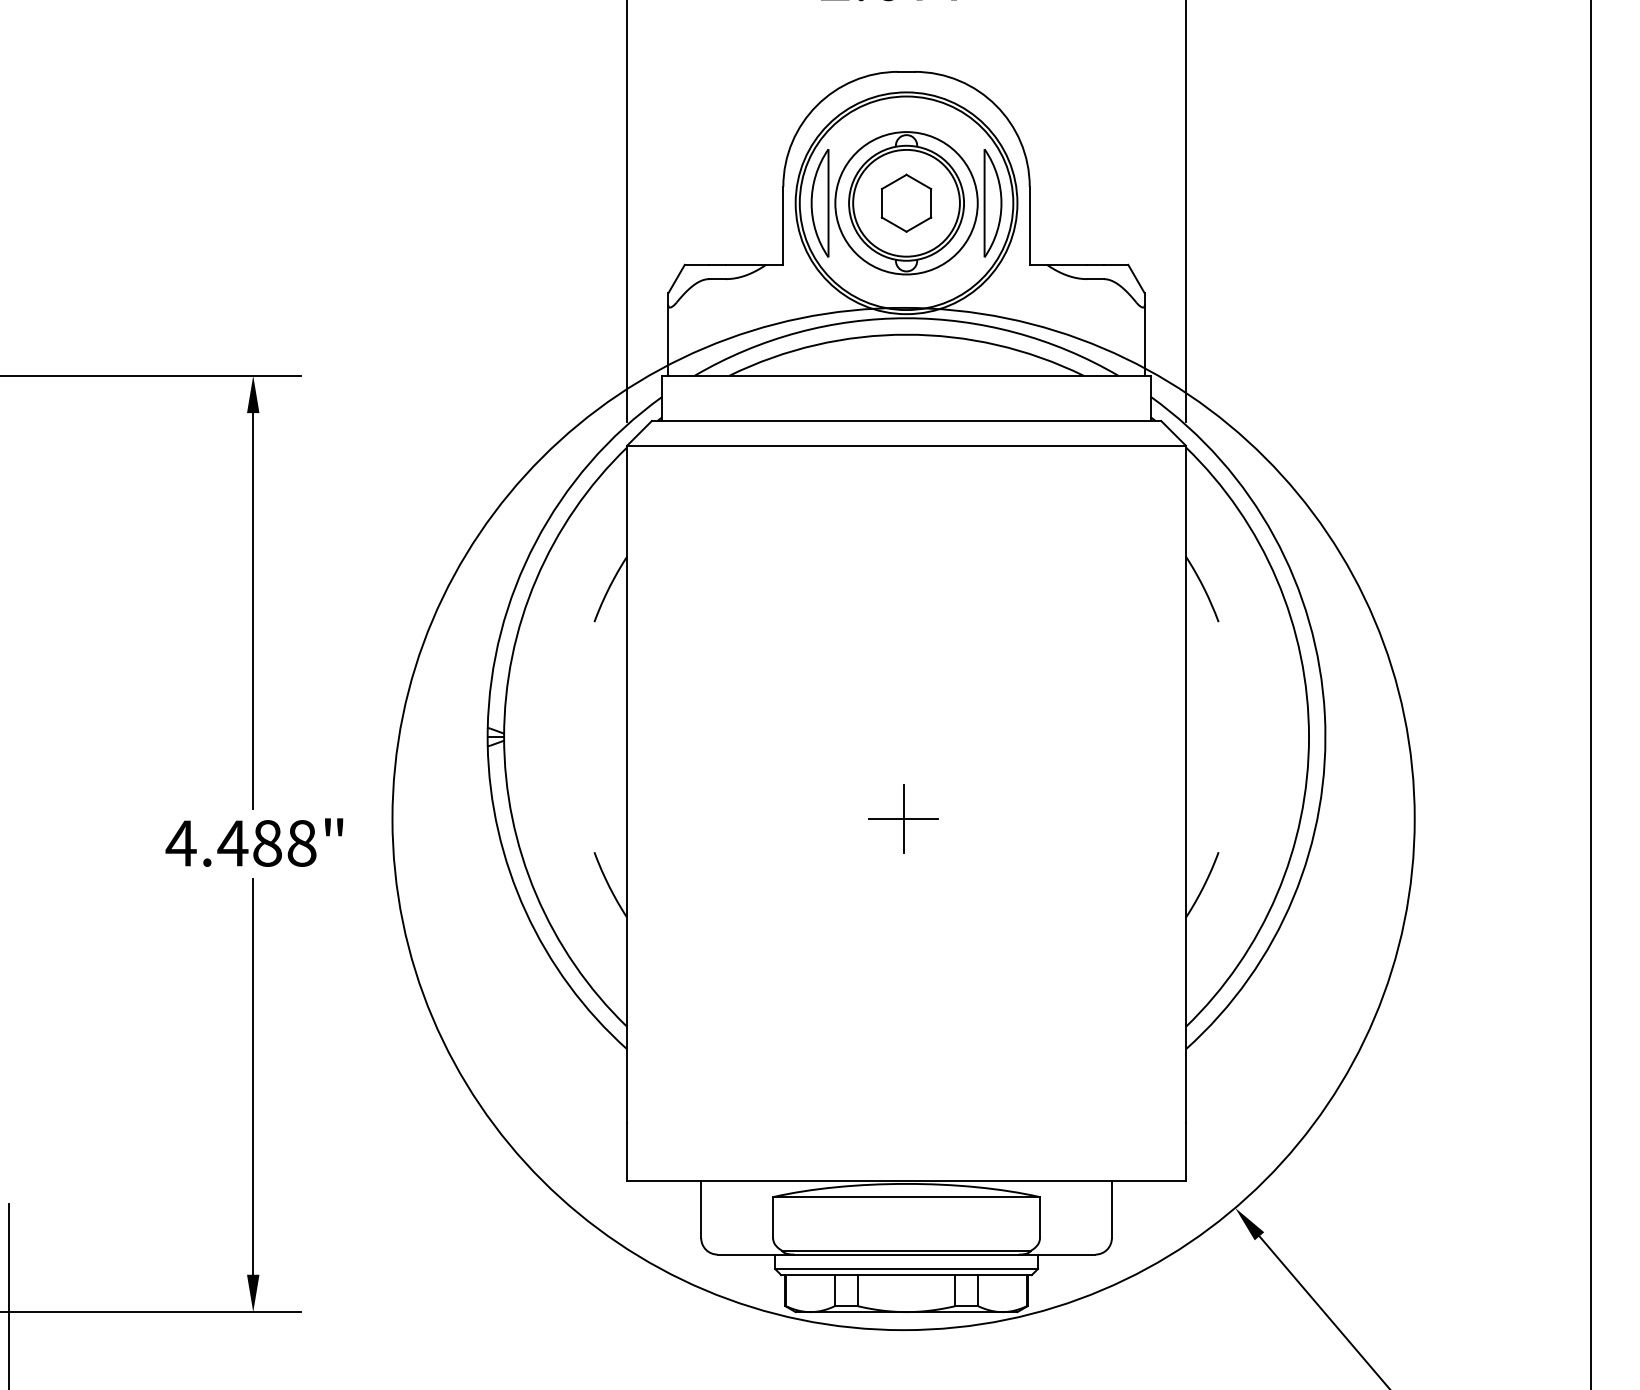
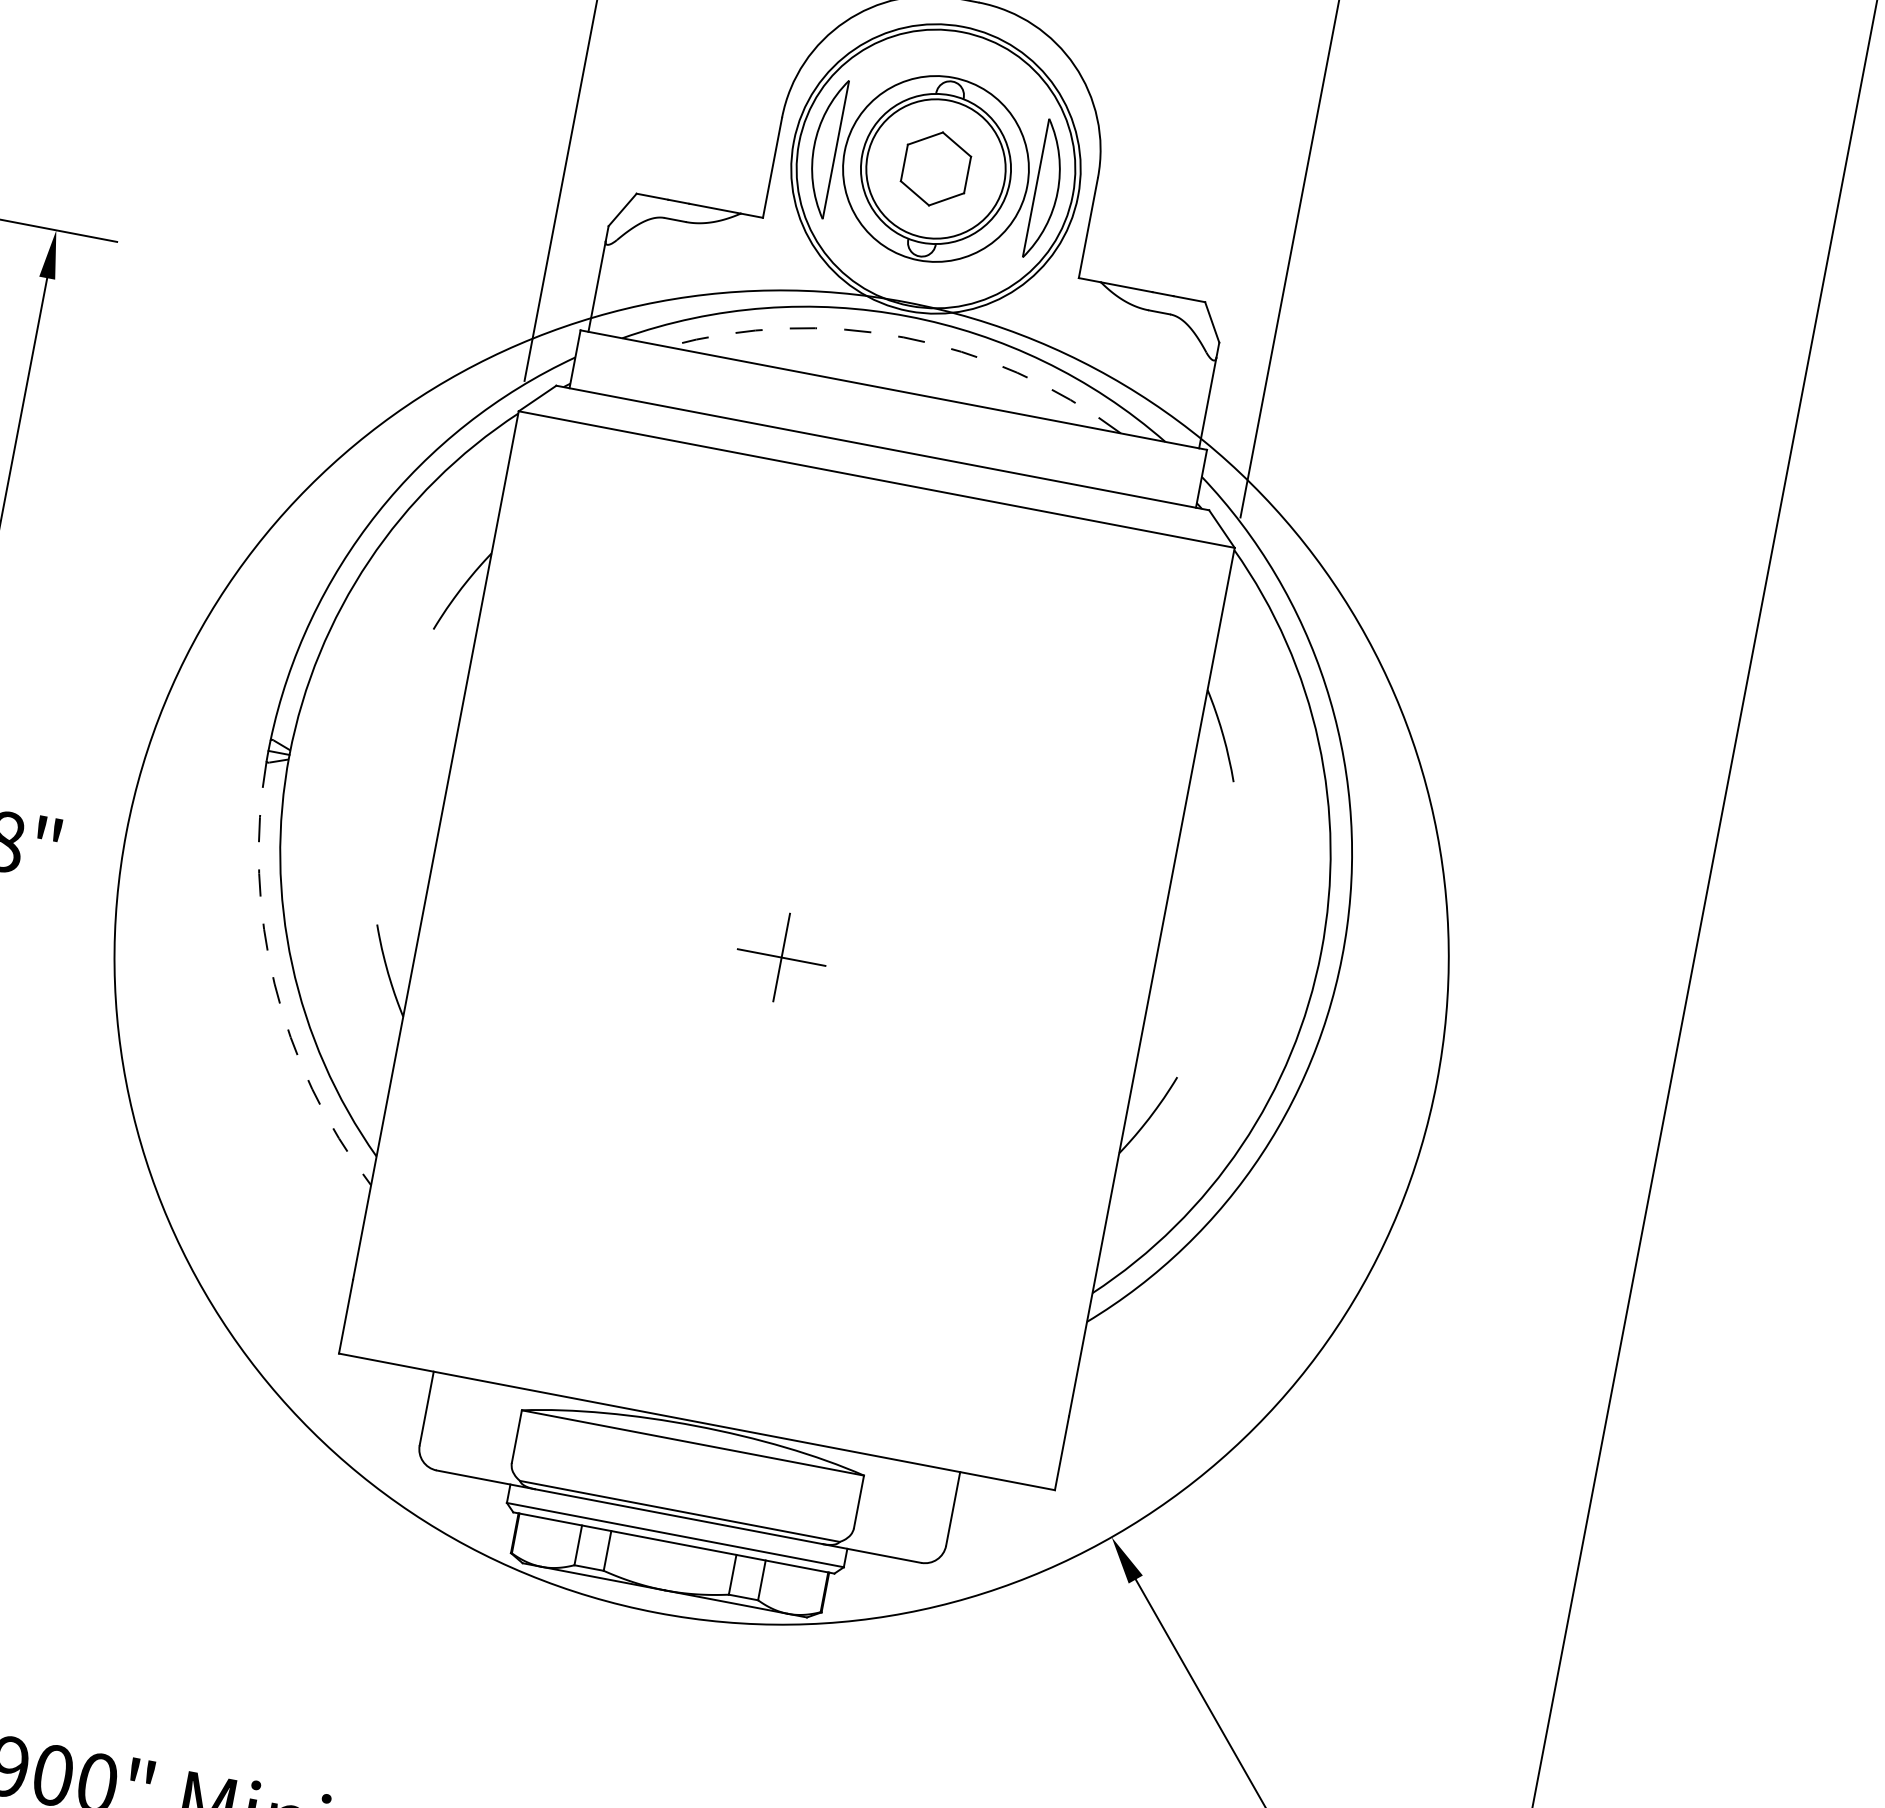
arc: (906, 334) -> (903, 337), solid -> dashed
arc: (525, 911) -> (274, 983), solid -> dashed

